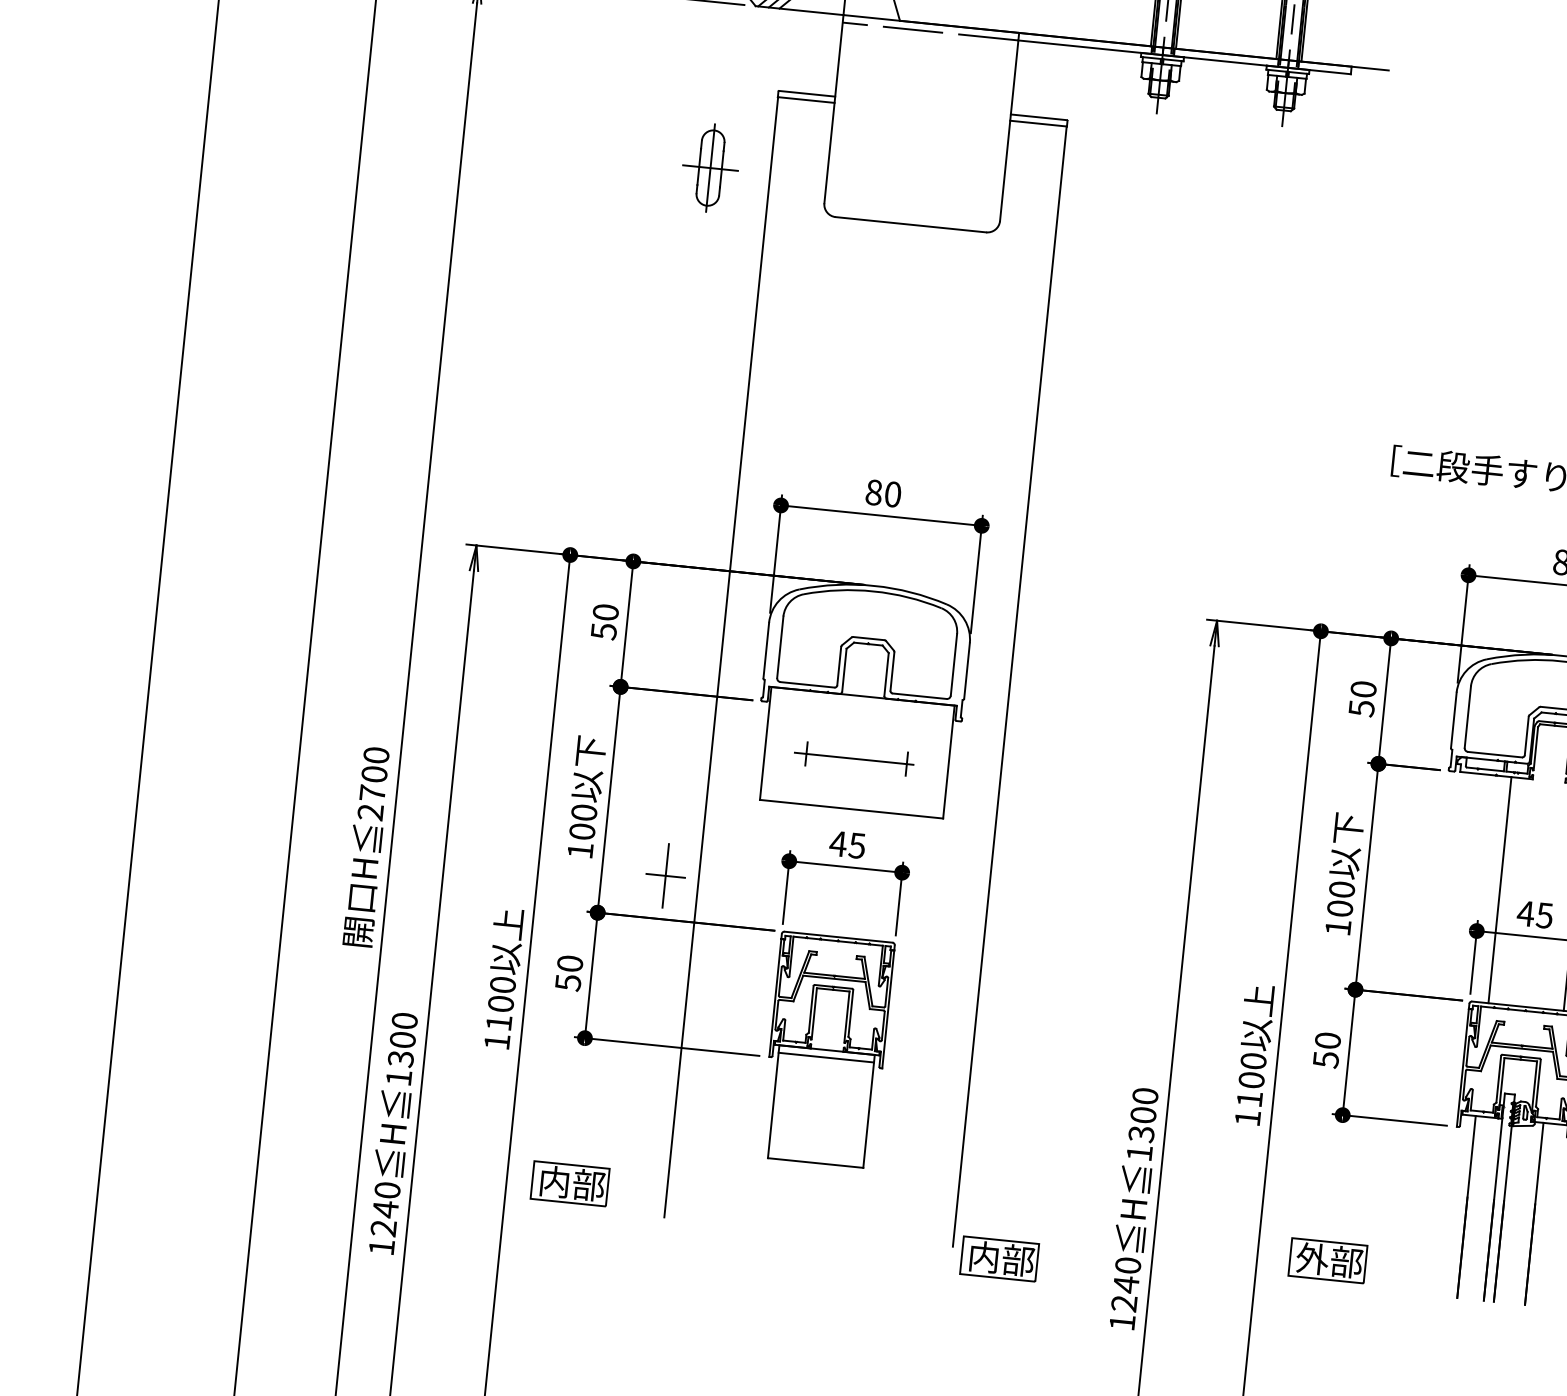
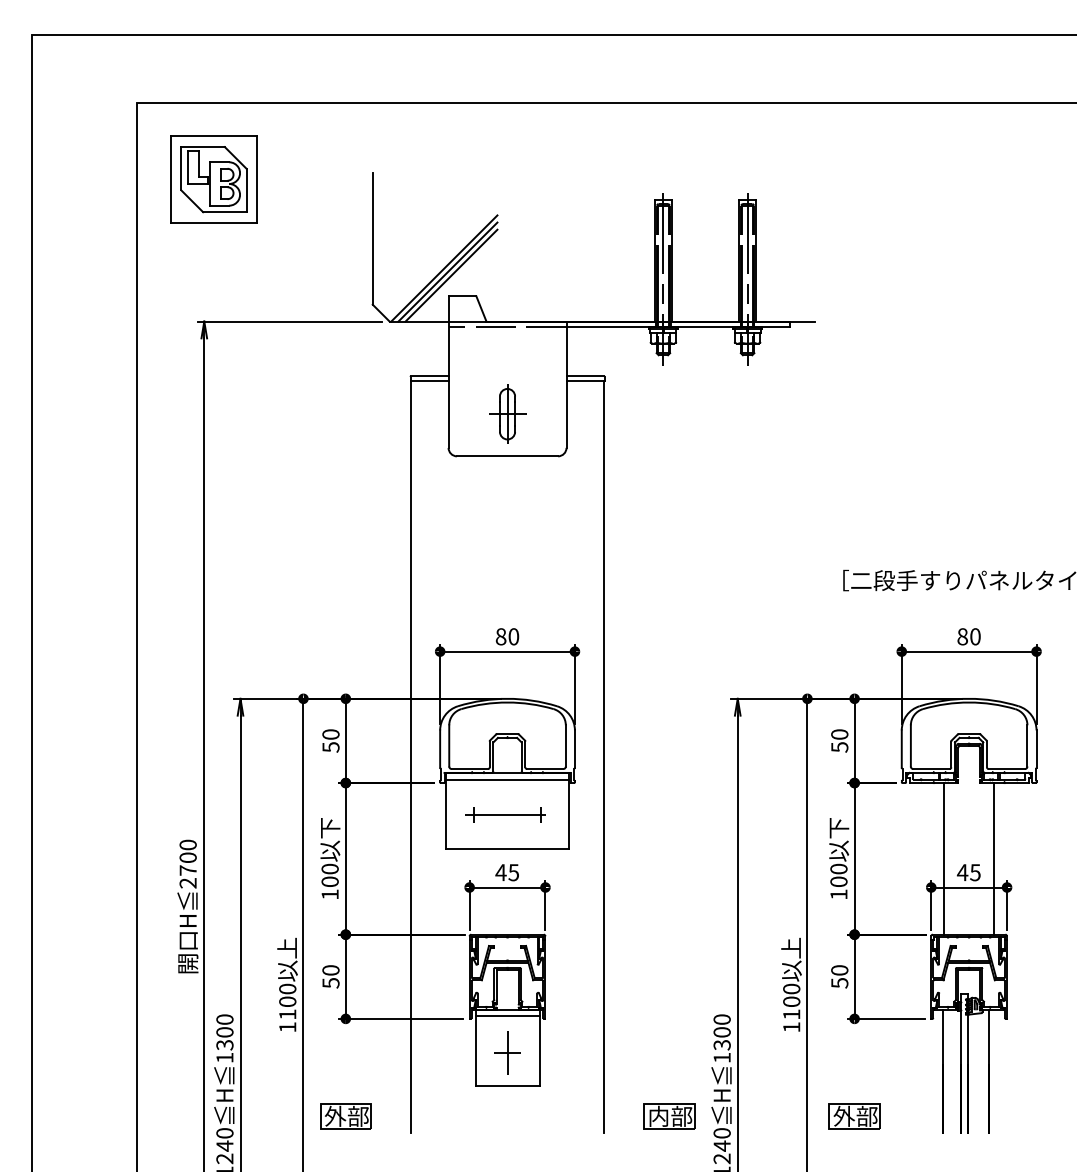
part: (710, 167) -> (507, 413), moved
line: (861, 706) -> (507, 779), added
part: (665, 875) -> (507, 1052), moved
text: (554, 1180) -> (335, 1115), 内部 -> 外部
part: (999, 1258) -> (669, 1116), moved

